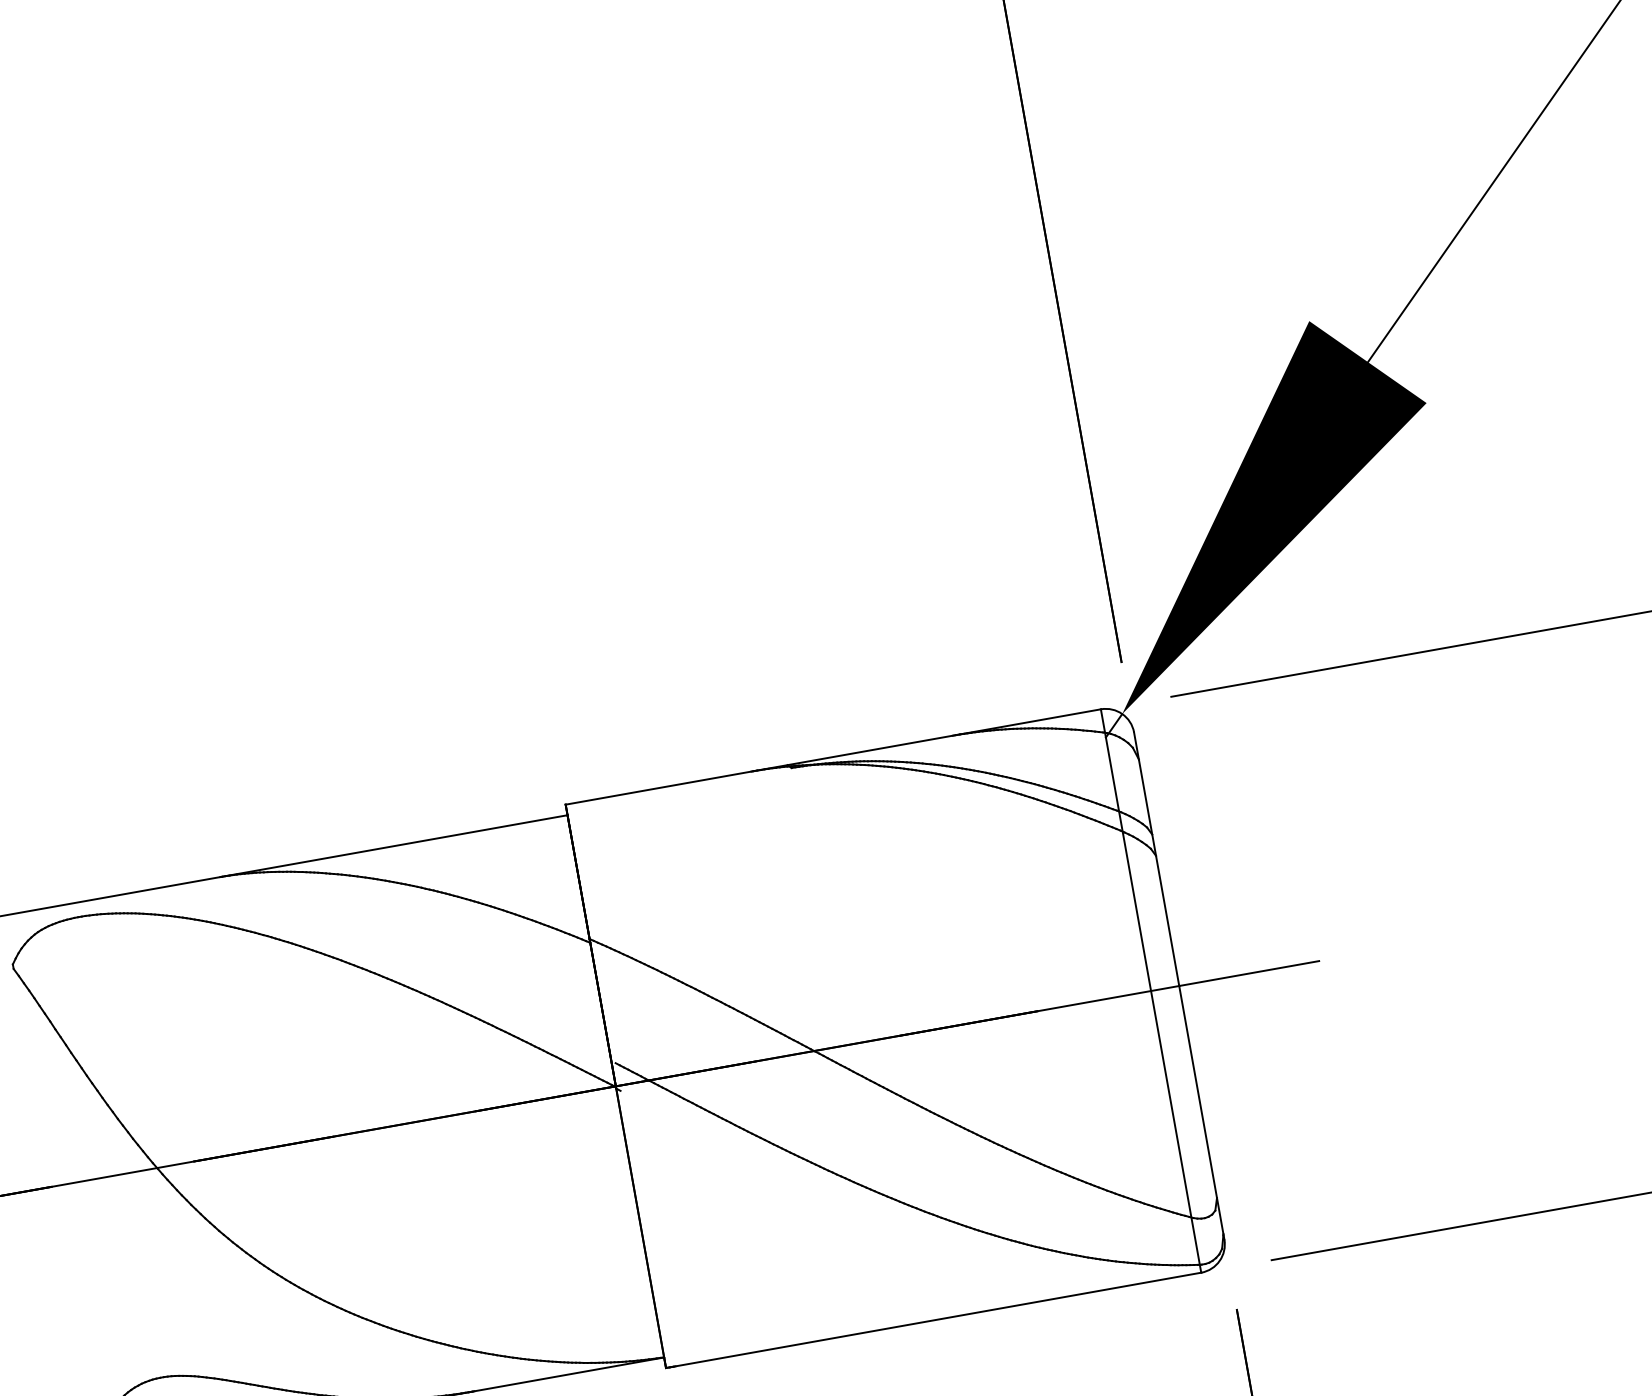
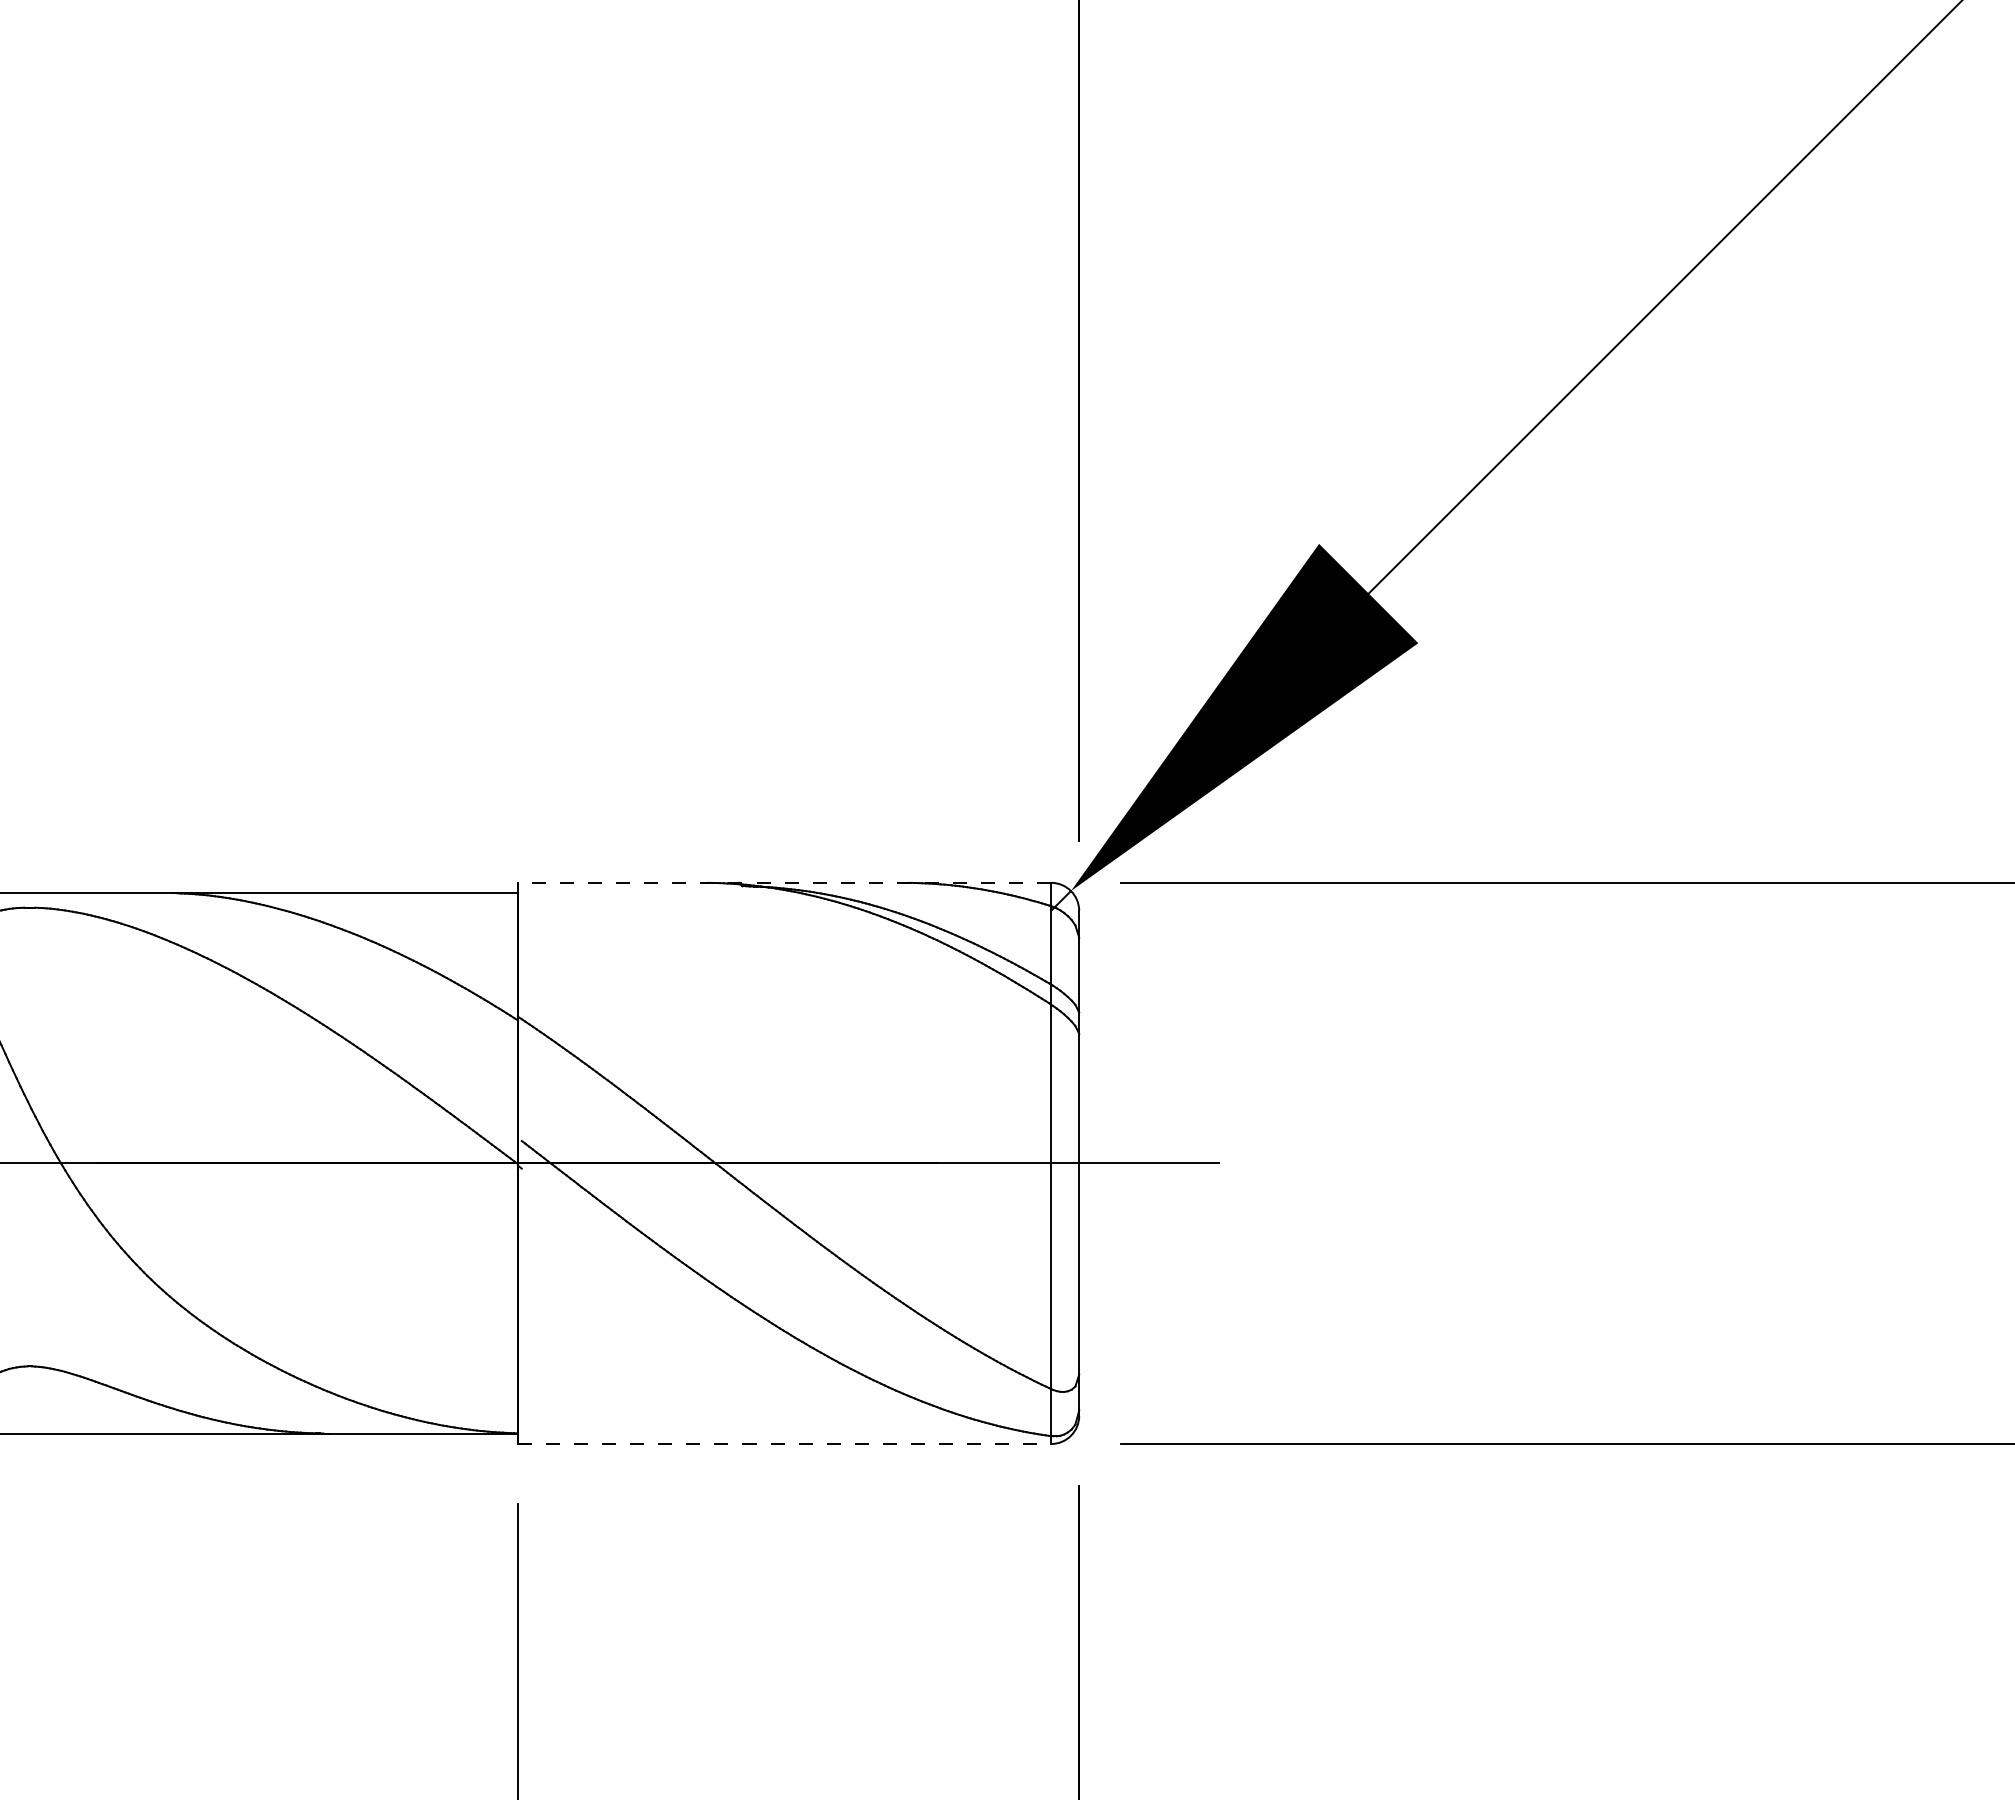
line: (833, 756) -> (784, 882), solid -> dashed
line: (933, 1320) -> (784, 1444), solid -> dashed

